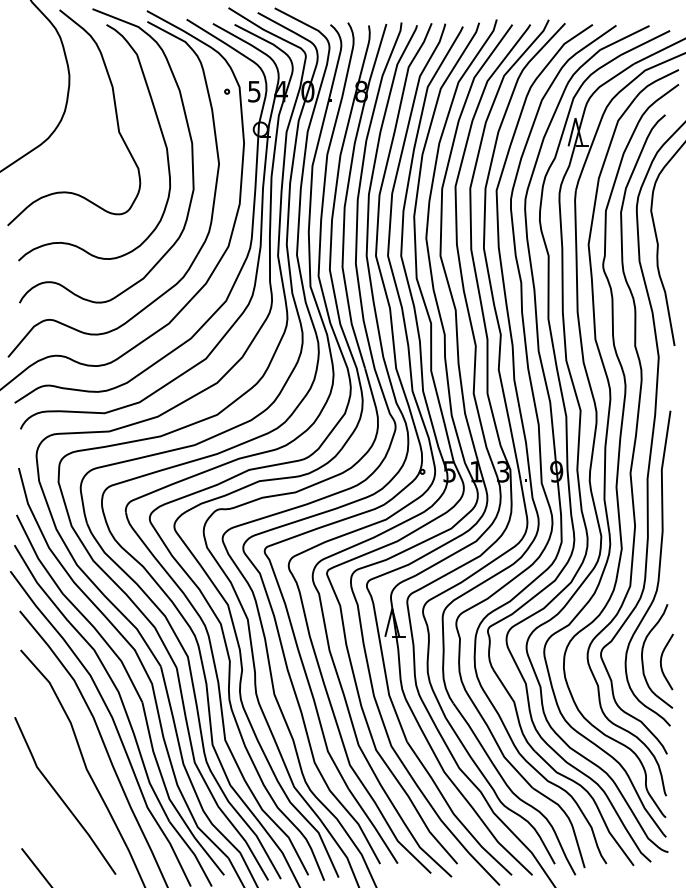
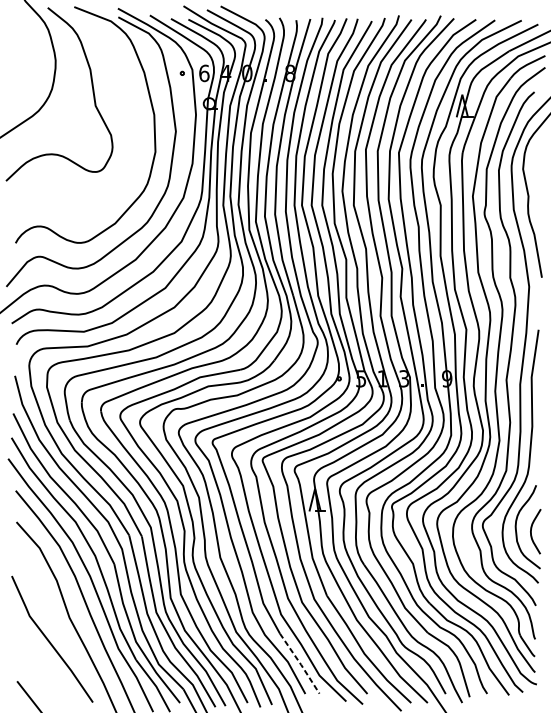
text: (254, 91) -> (204, 73), 5 -> 6
curve: (157, 122) -> (126, 98), removed
line: (374, 826) -> (300, 663), solid -> dashed

